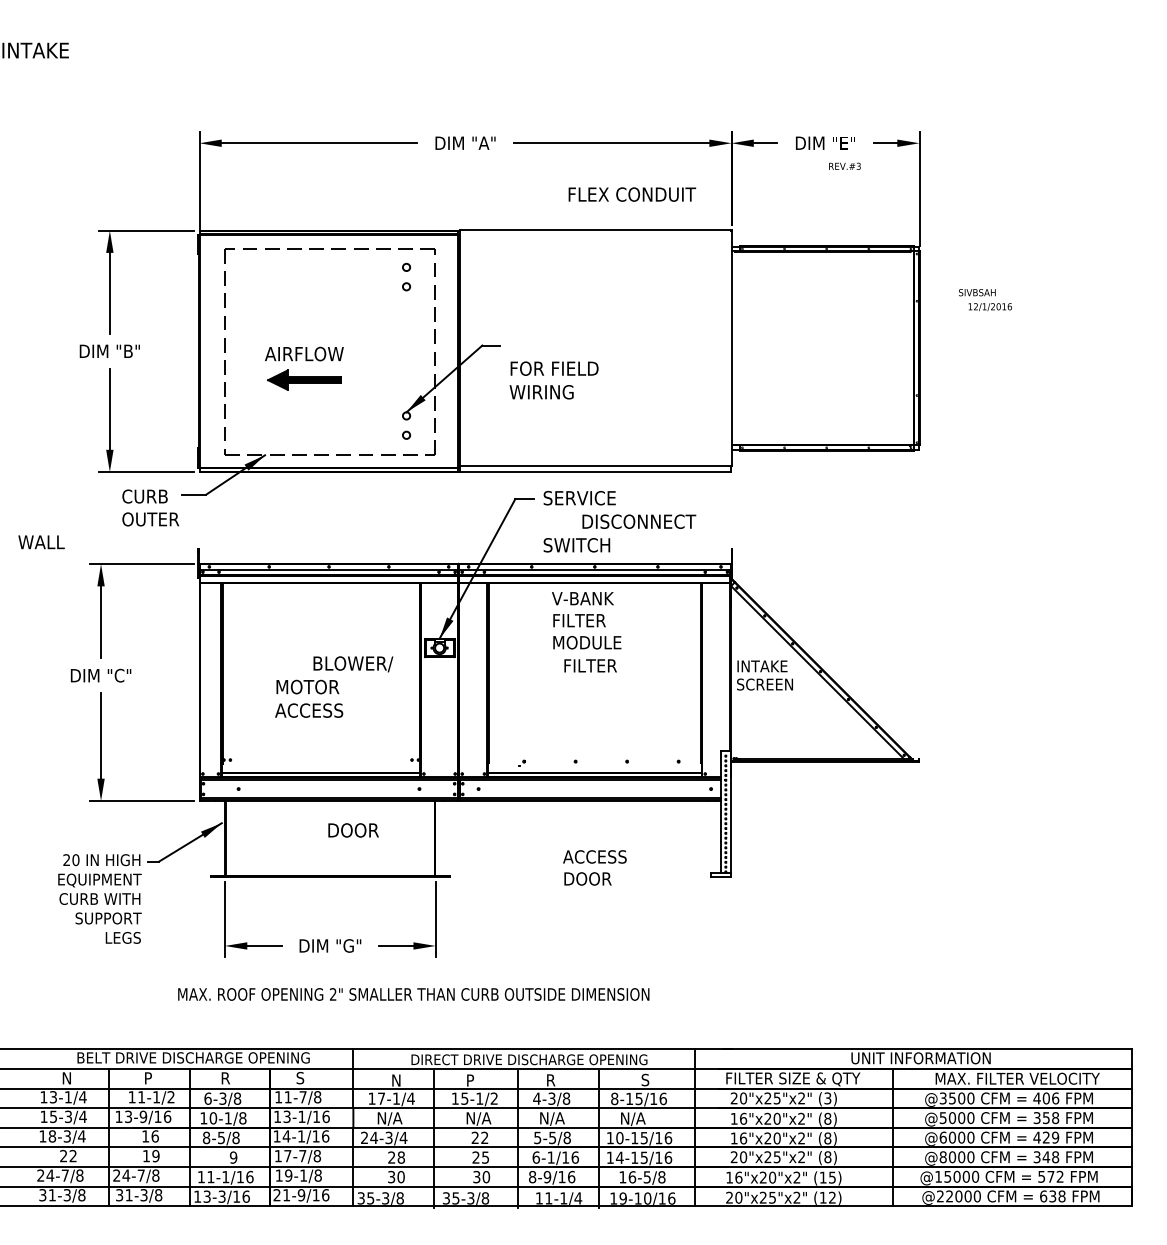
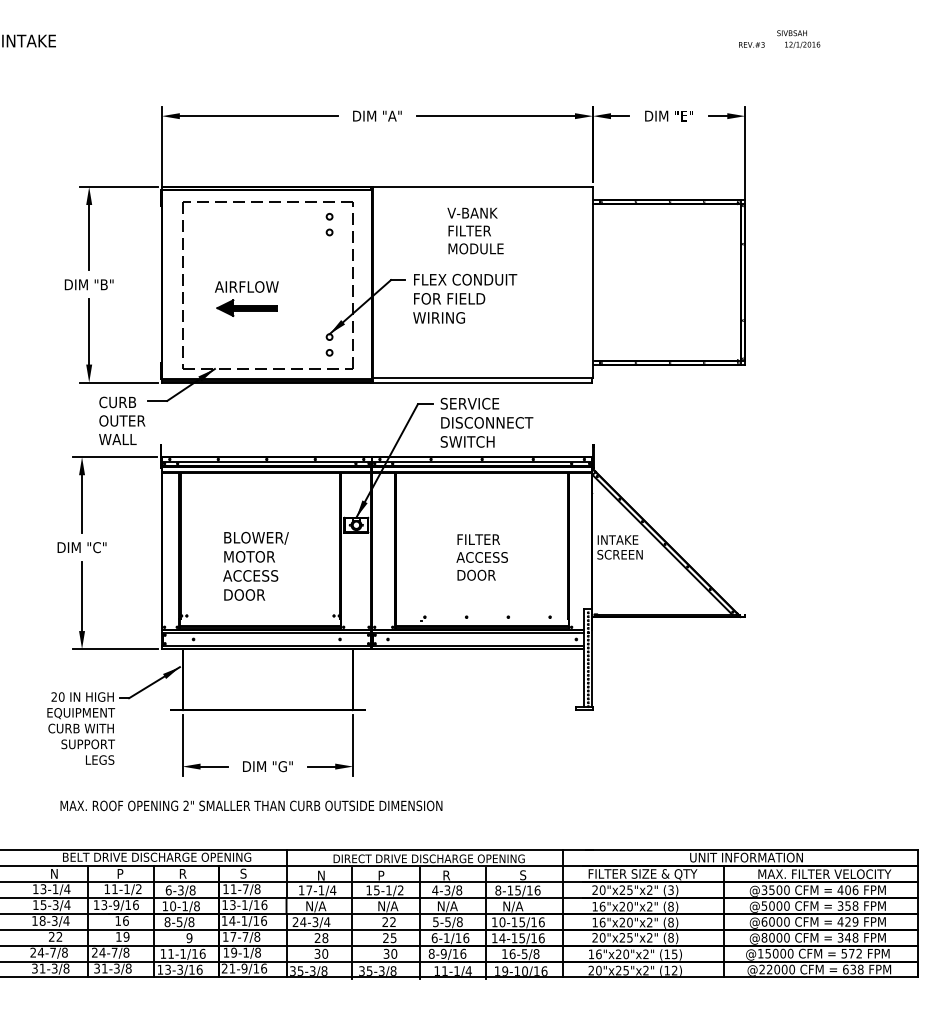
text: (844, 165) -> (751, 44), moved
text: (632, 194) -> (465, 279), moved
text: (985, 300) -> (798, 39), moved
text: (639, 521) -> (487, 422), moved
text: (41, 542) -> (117, 439), moved
text: (586, 620) -> (475, 230), moved
text: (353, 664) -> (256, 538), moved
text: (353, 829) -> (244, 594), moved
text: (593, 868) -> (481, 566), moved
text: (413, 993) -> (251, 805), moved

